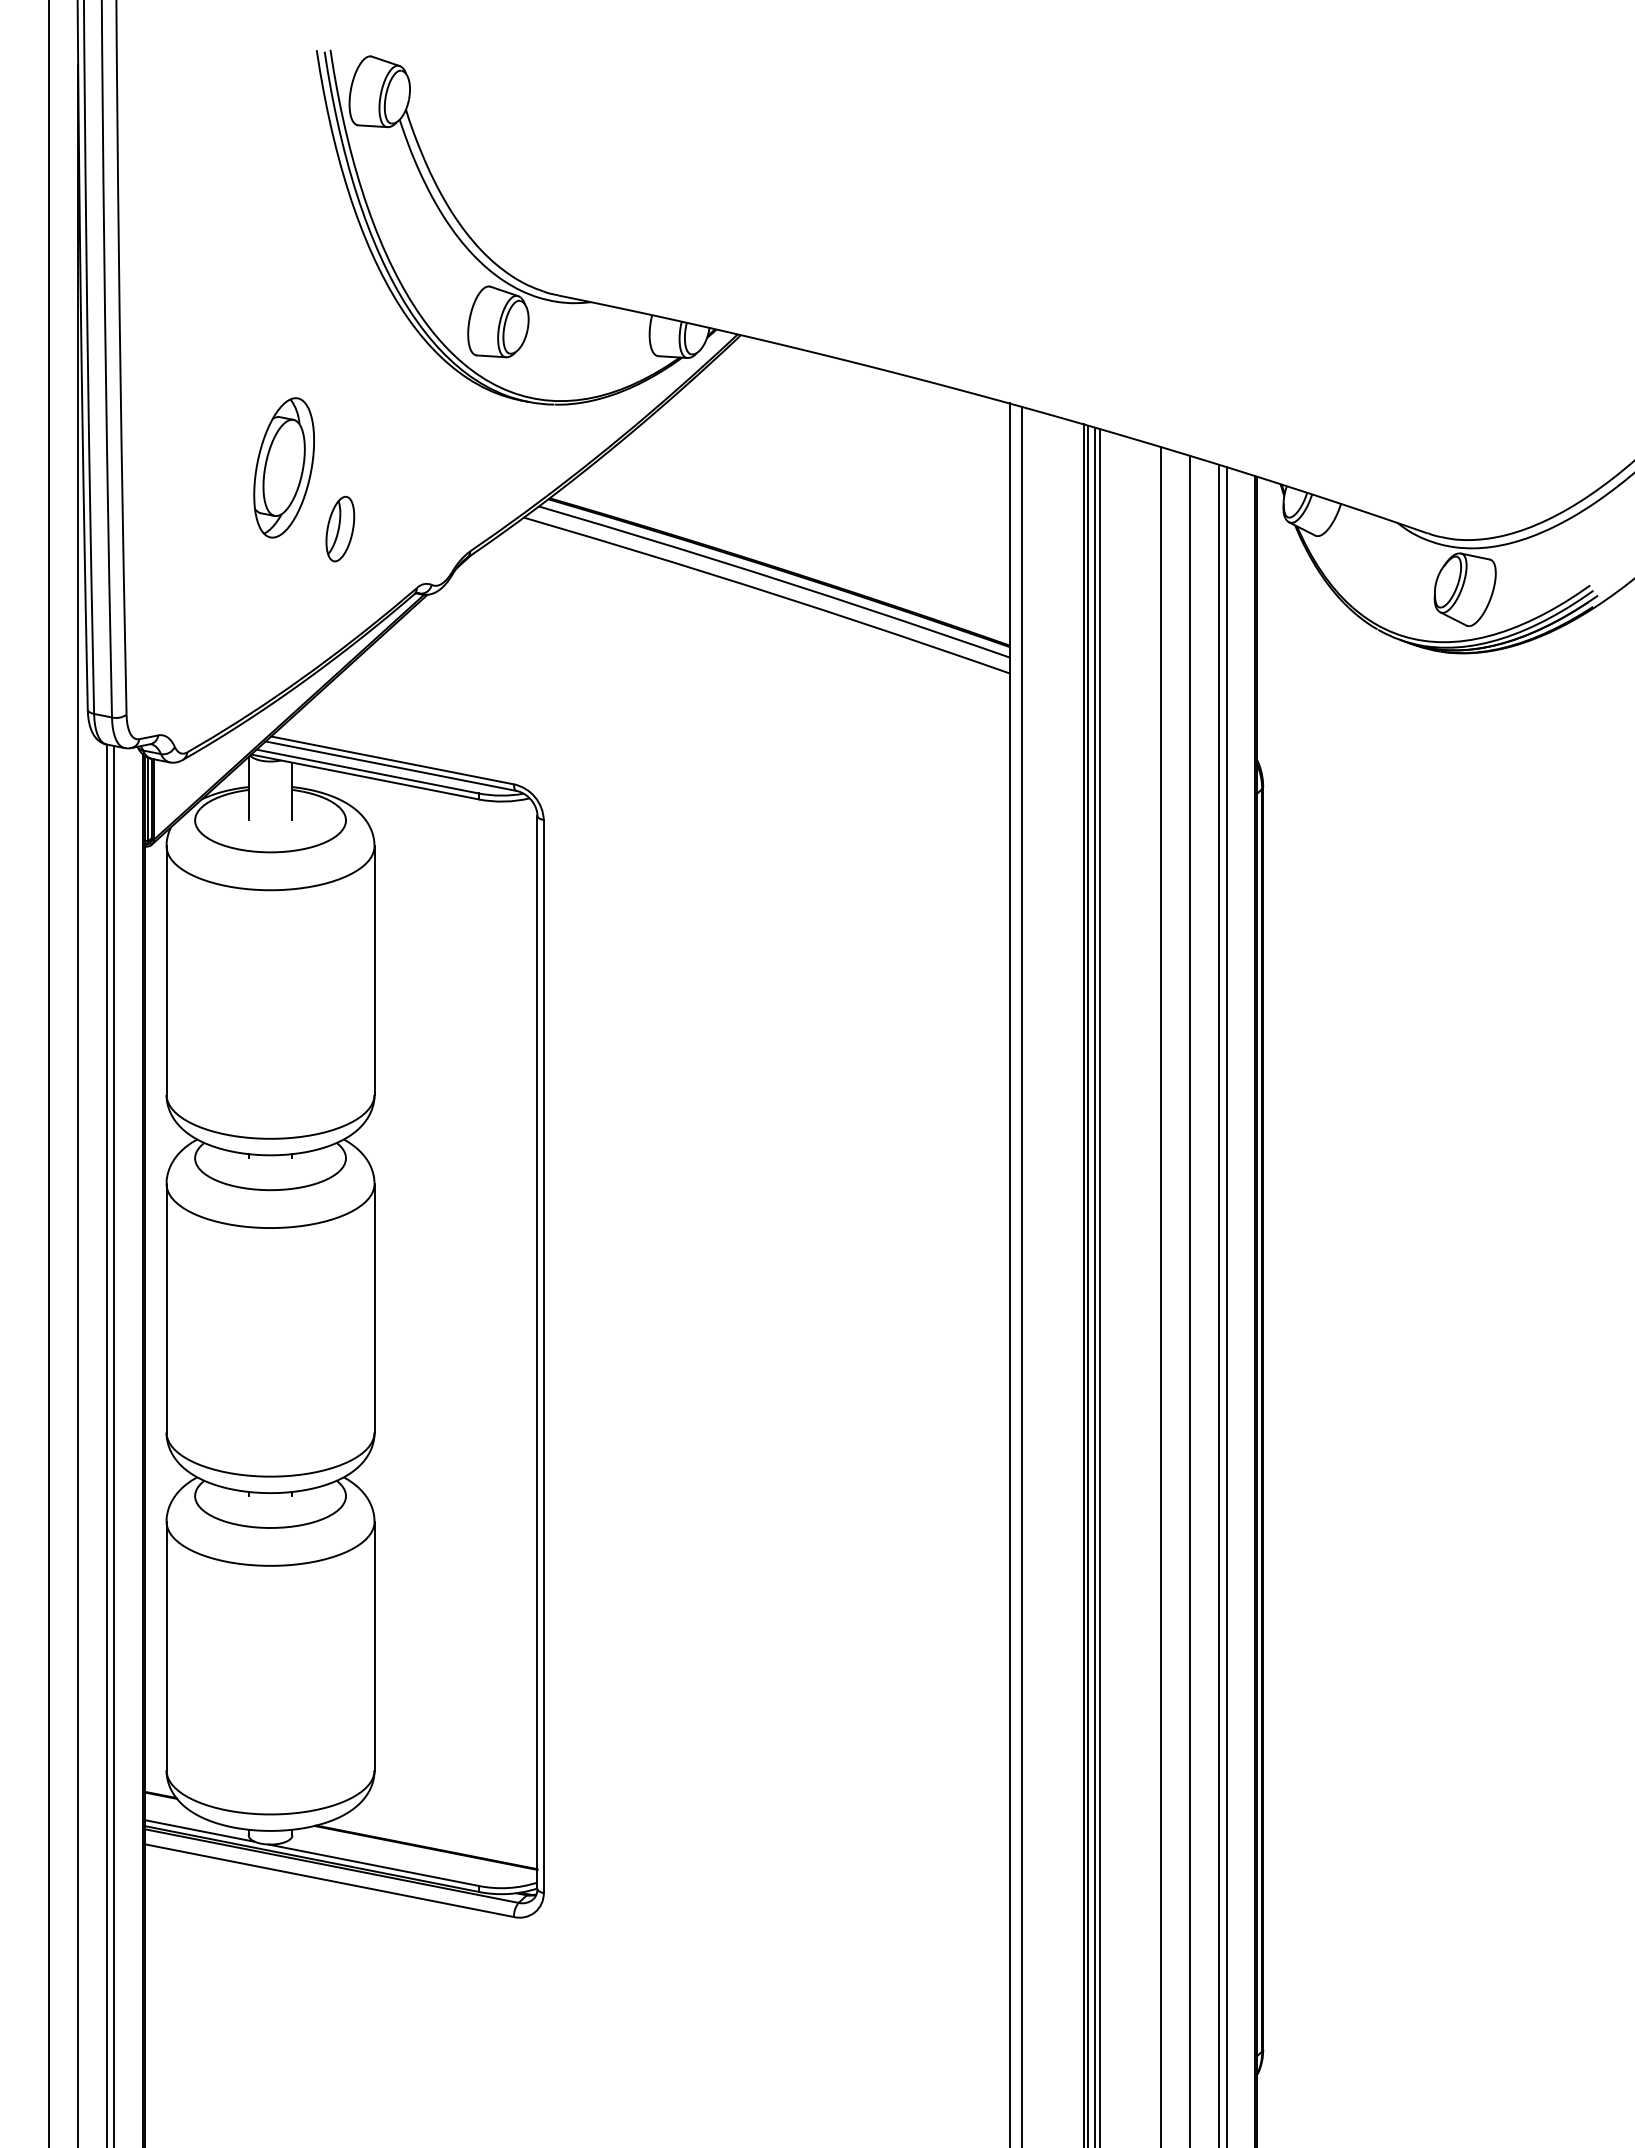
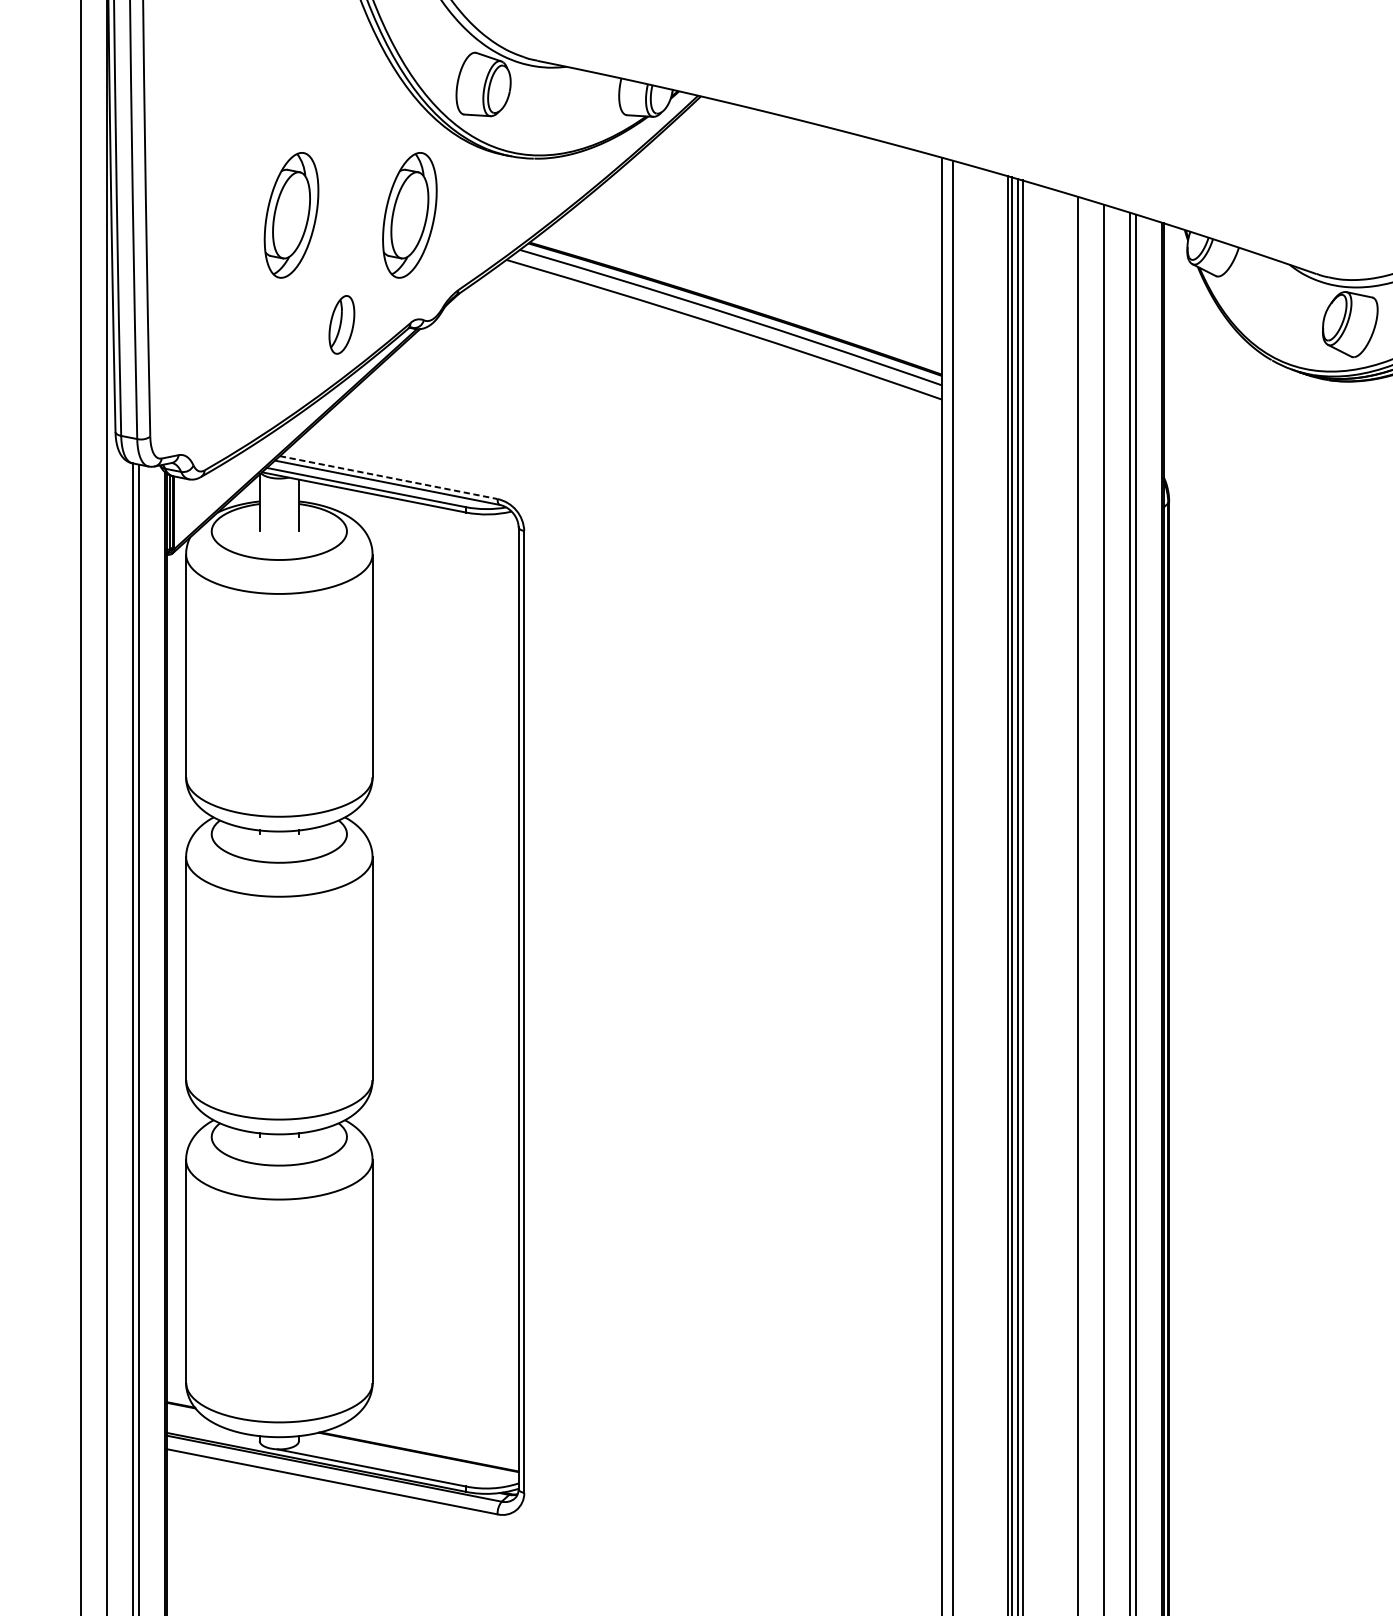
part: (415, 467) -> (409, 215), added
part: (340, 528) -> (342, 324), moved
line: (392, 760) -> (388, 477), solid -> dashed
line: (200, 1830) -> (216, 1436), removed

